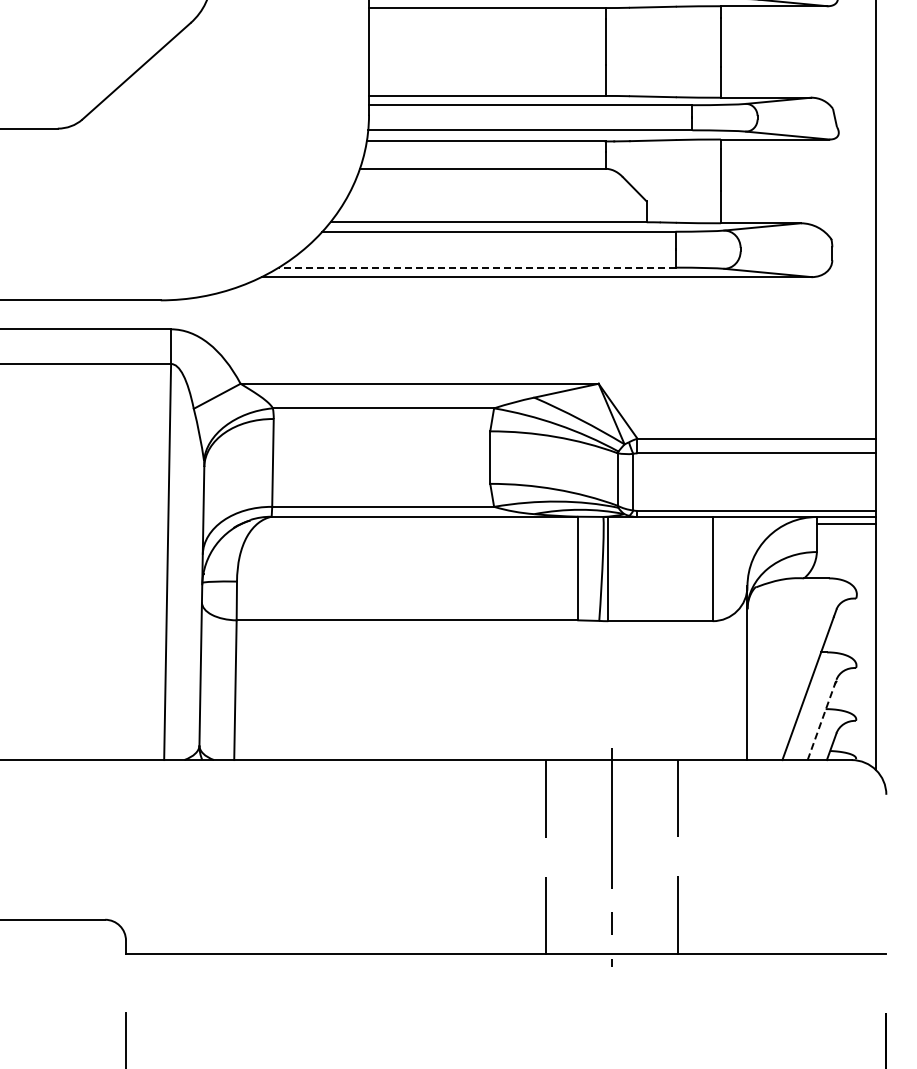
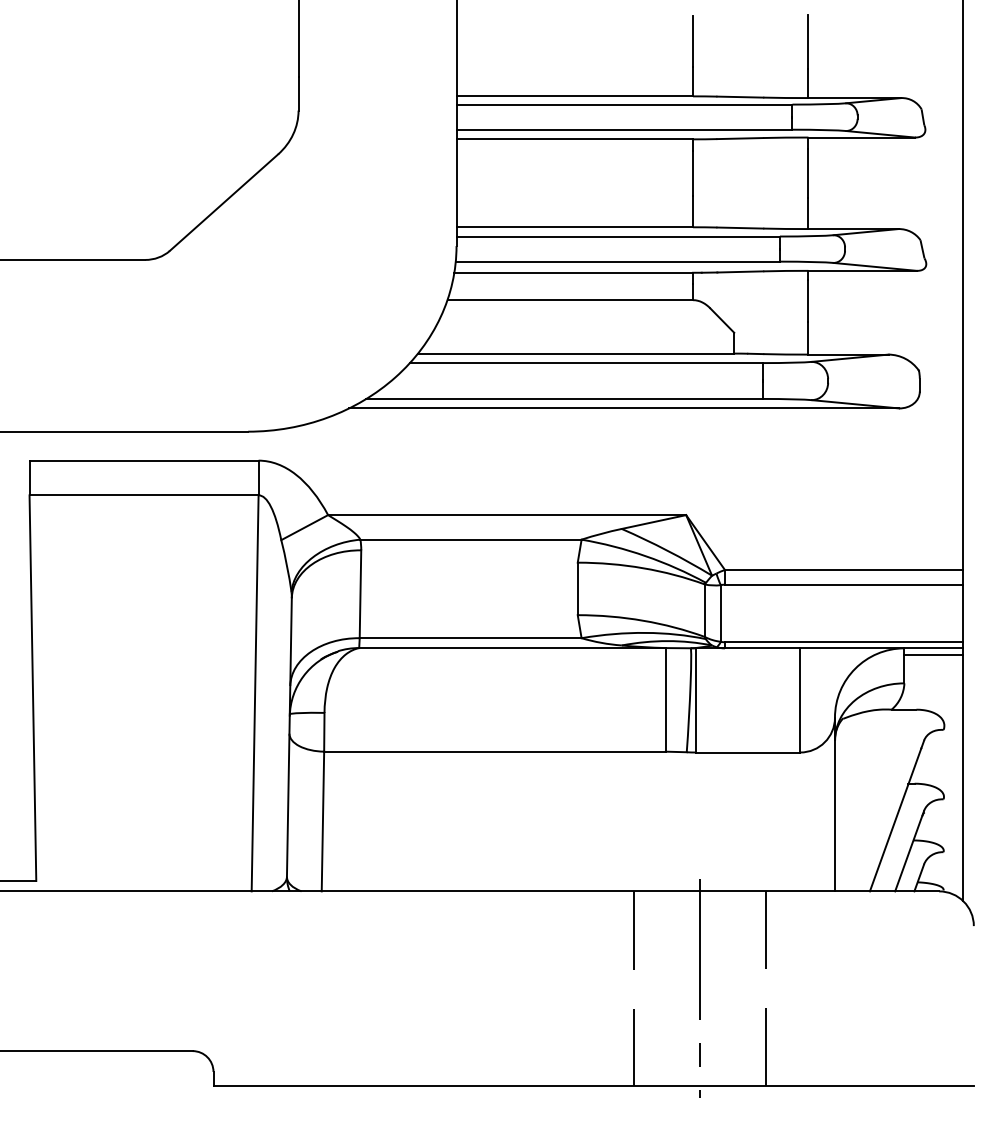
line: (477, 267) -> (564, 398), dashed -> solid
line: (822, 720) -> (909, 851), dashed -> solid

